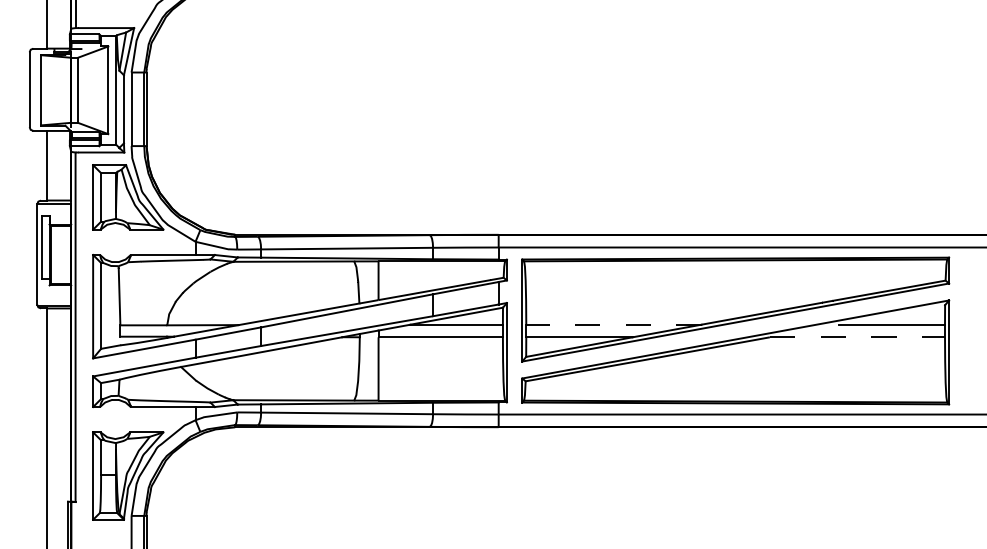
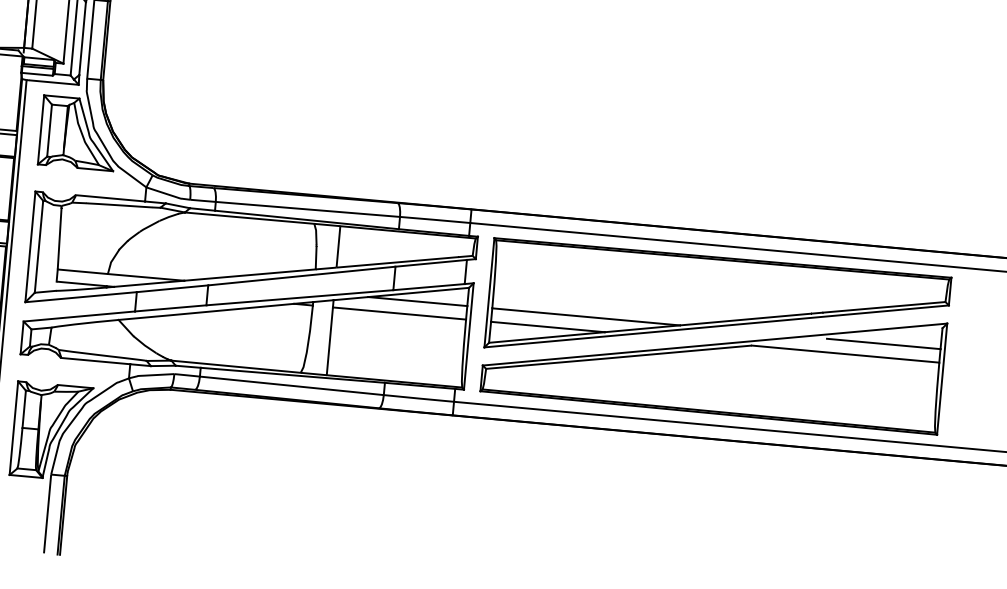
line: (613, 324) -> (585, 316), dashed -> solid
line: (857, 337) -> (845, 354), dashed -> solid

